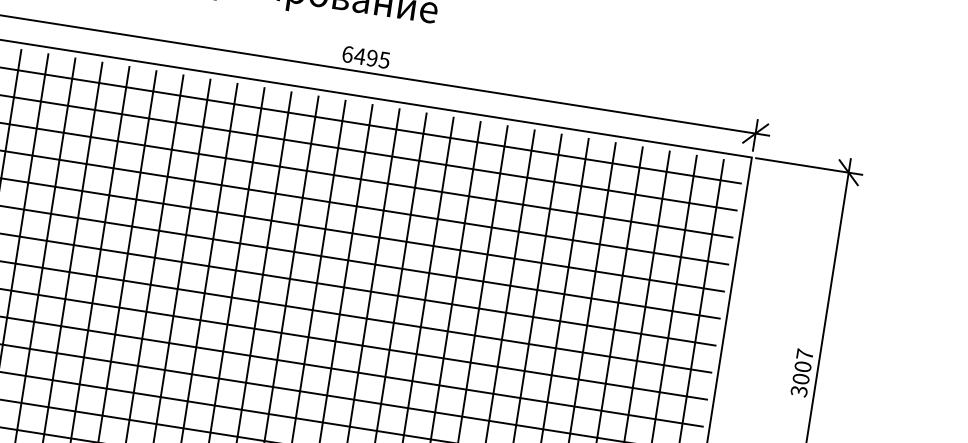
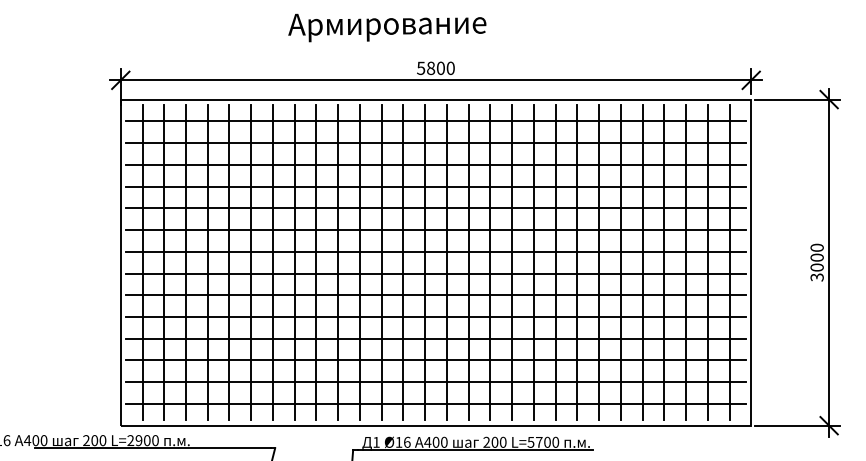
text: (365, 57) -> (435, 68), 6495 -> 5800
text: (804, 354) -> (816, 247), 3007 -> 3000

